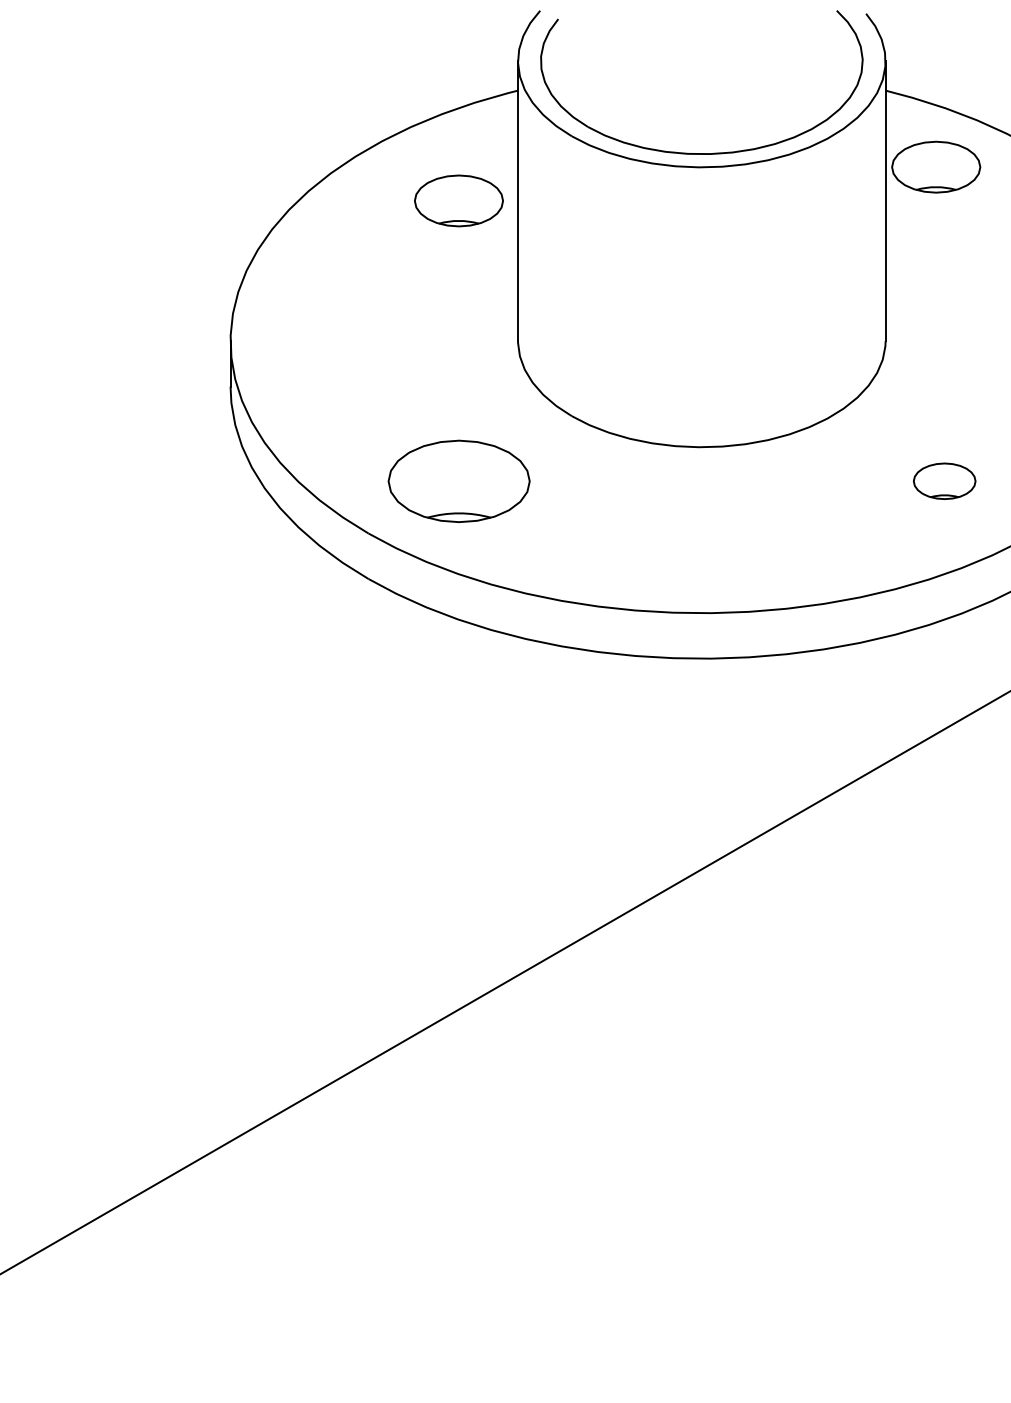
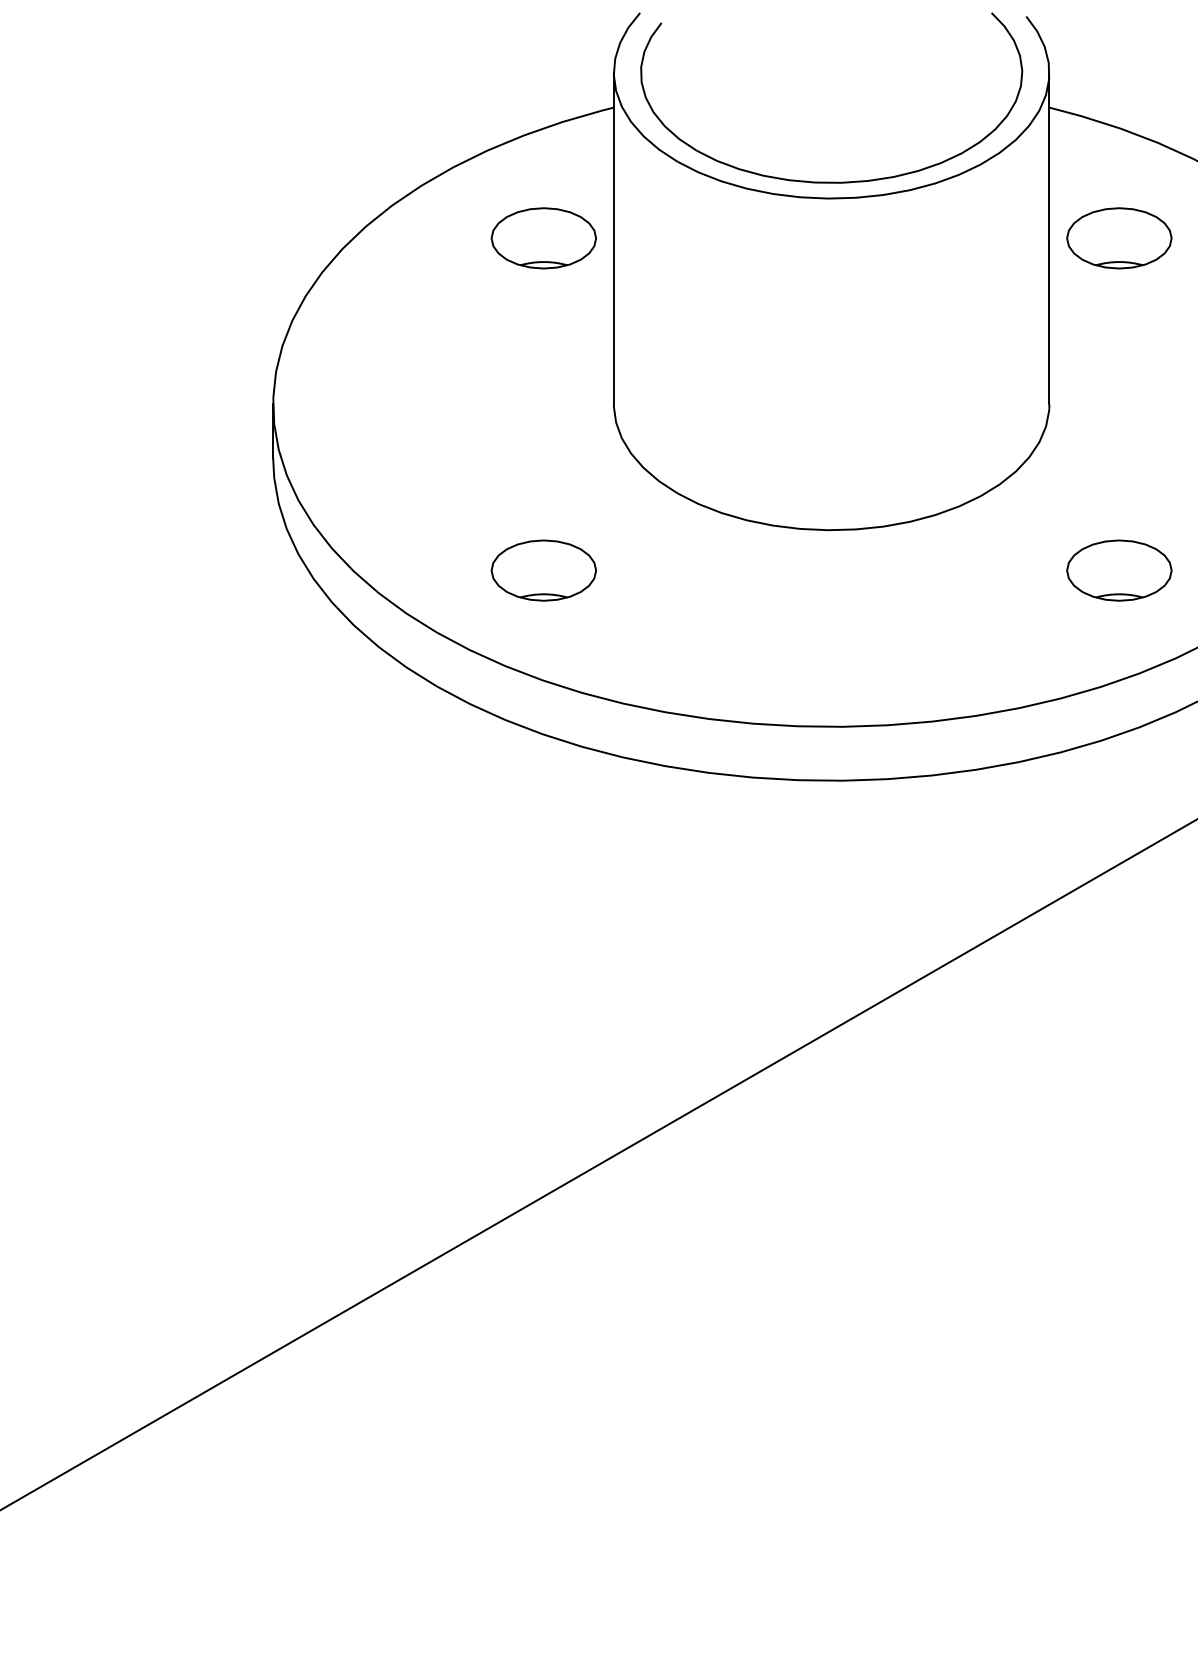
part: (936, 167) -> (1119, 238), moved
part: (458, 481) -> (543, 570), size x0.62
part: (944, 481) -> (1119, 570), size x1.43

